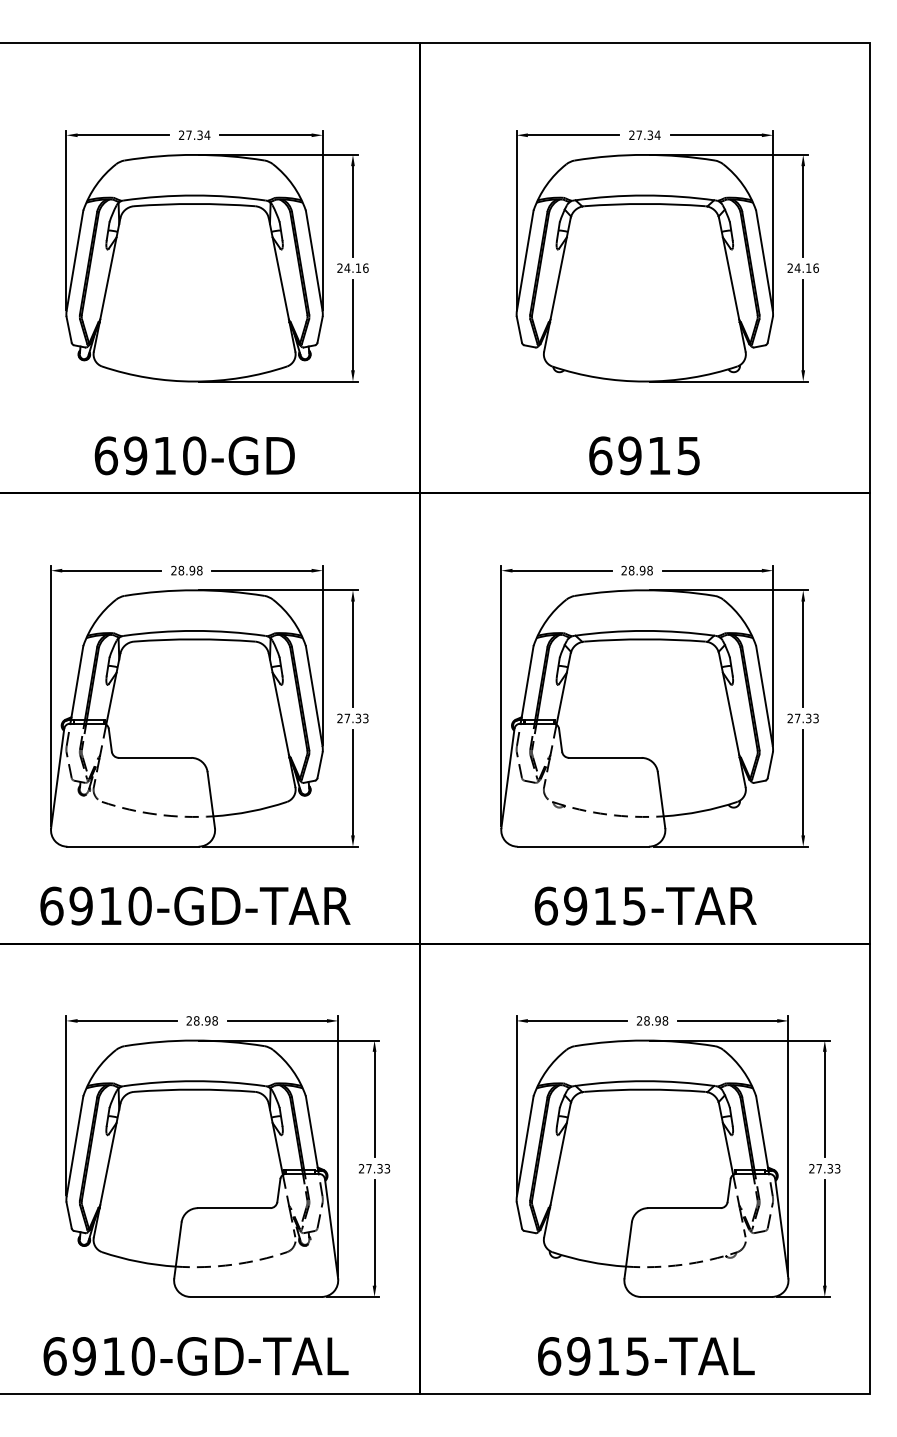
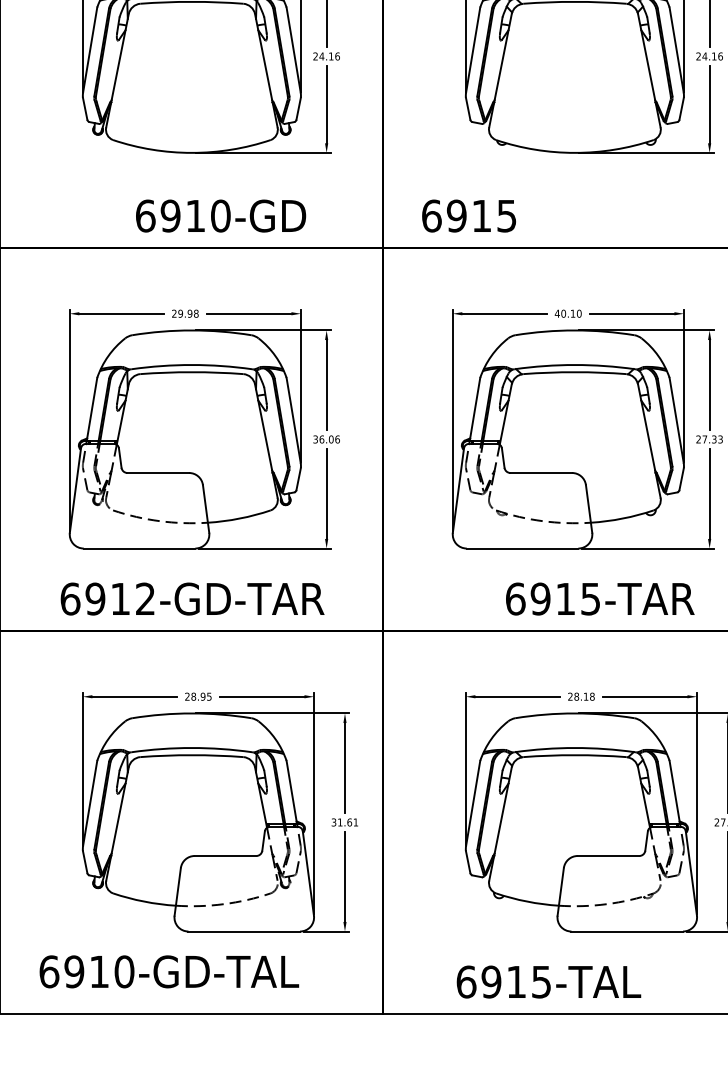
text: (194, 455) -> (220, 215), moved
text: (644, 455) -> (469, 215), moved
text: (181, 570) -> (180, 313), 28.98 -> 29.98
text: (636, 570) -> (567, 313), 28.98 -> 40.10
text: (352, 718) -> (326, 439), 27.33 -> 36.06
text: (139, 905) -> (145, 598), 6910-GD-TAR -> 6912-GD-TAR
text: (645, 905) -> (600, 598), moved
text: (214, 1020) -> (208, 696), 28.98 -> 28.95
text: (657, 1020) -> (585, 696), 28.98 -> 28.18
text: (374, 1168) -> (344, 822), 27.33 -> 31.61
text: (195, 1356) -> (168, 971), moved
text: (646, 1356) -> (549, 982), moved

